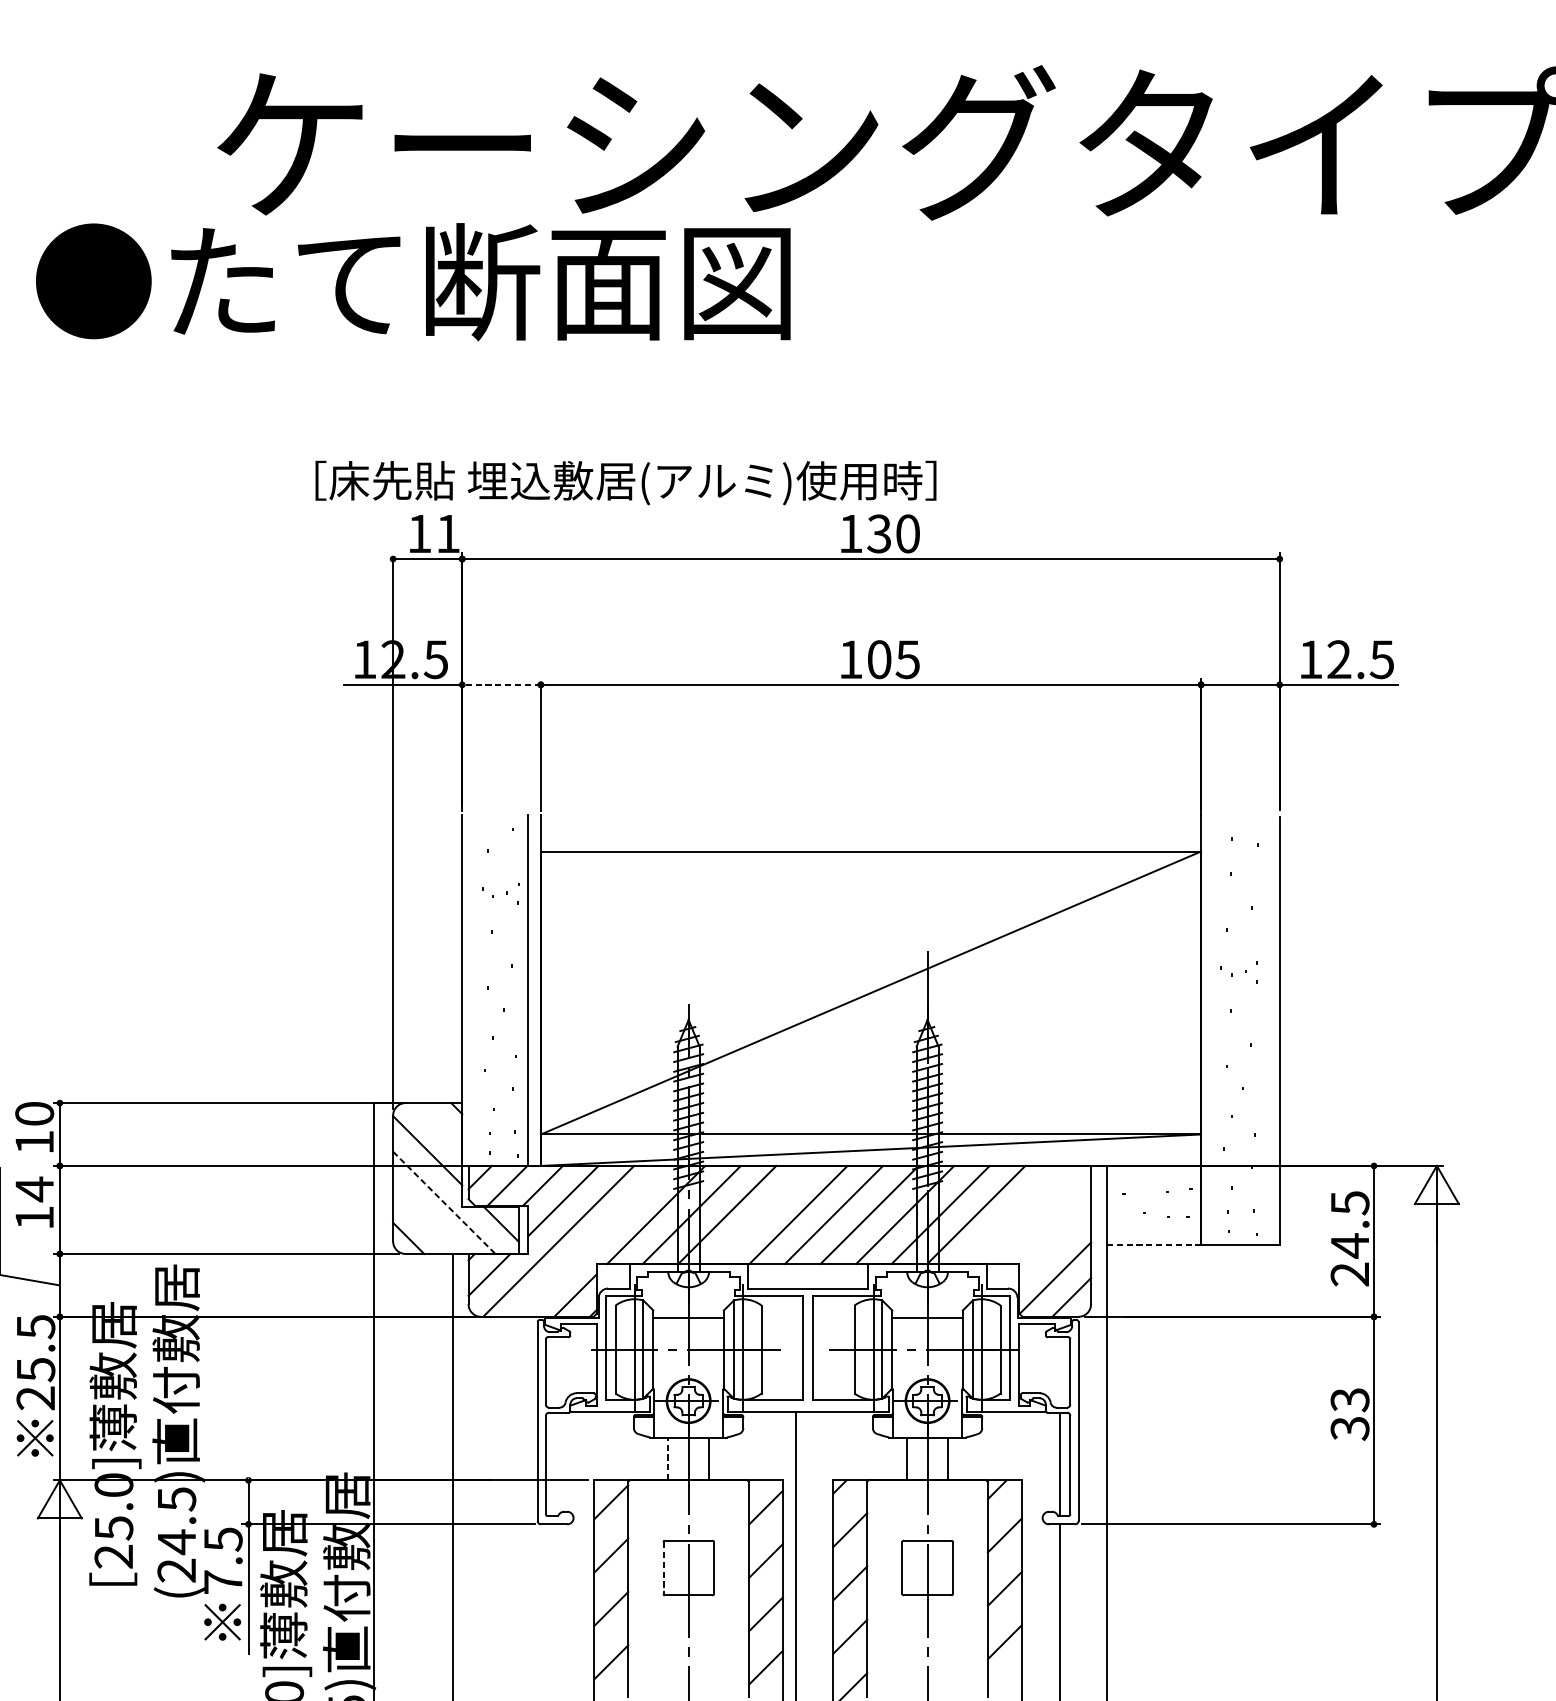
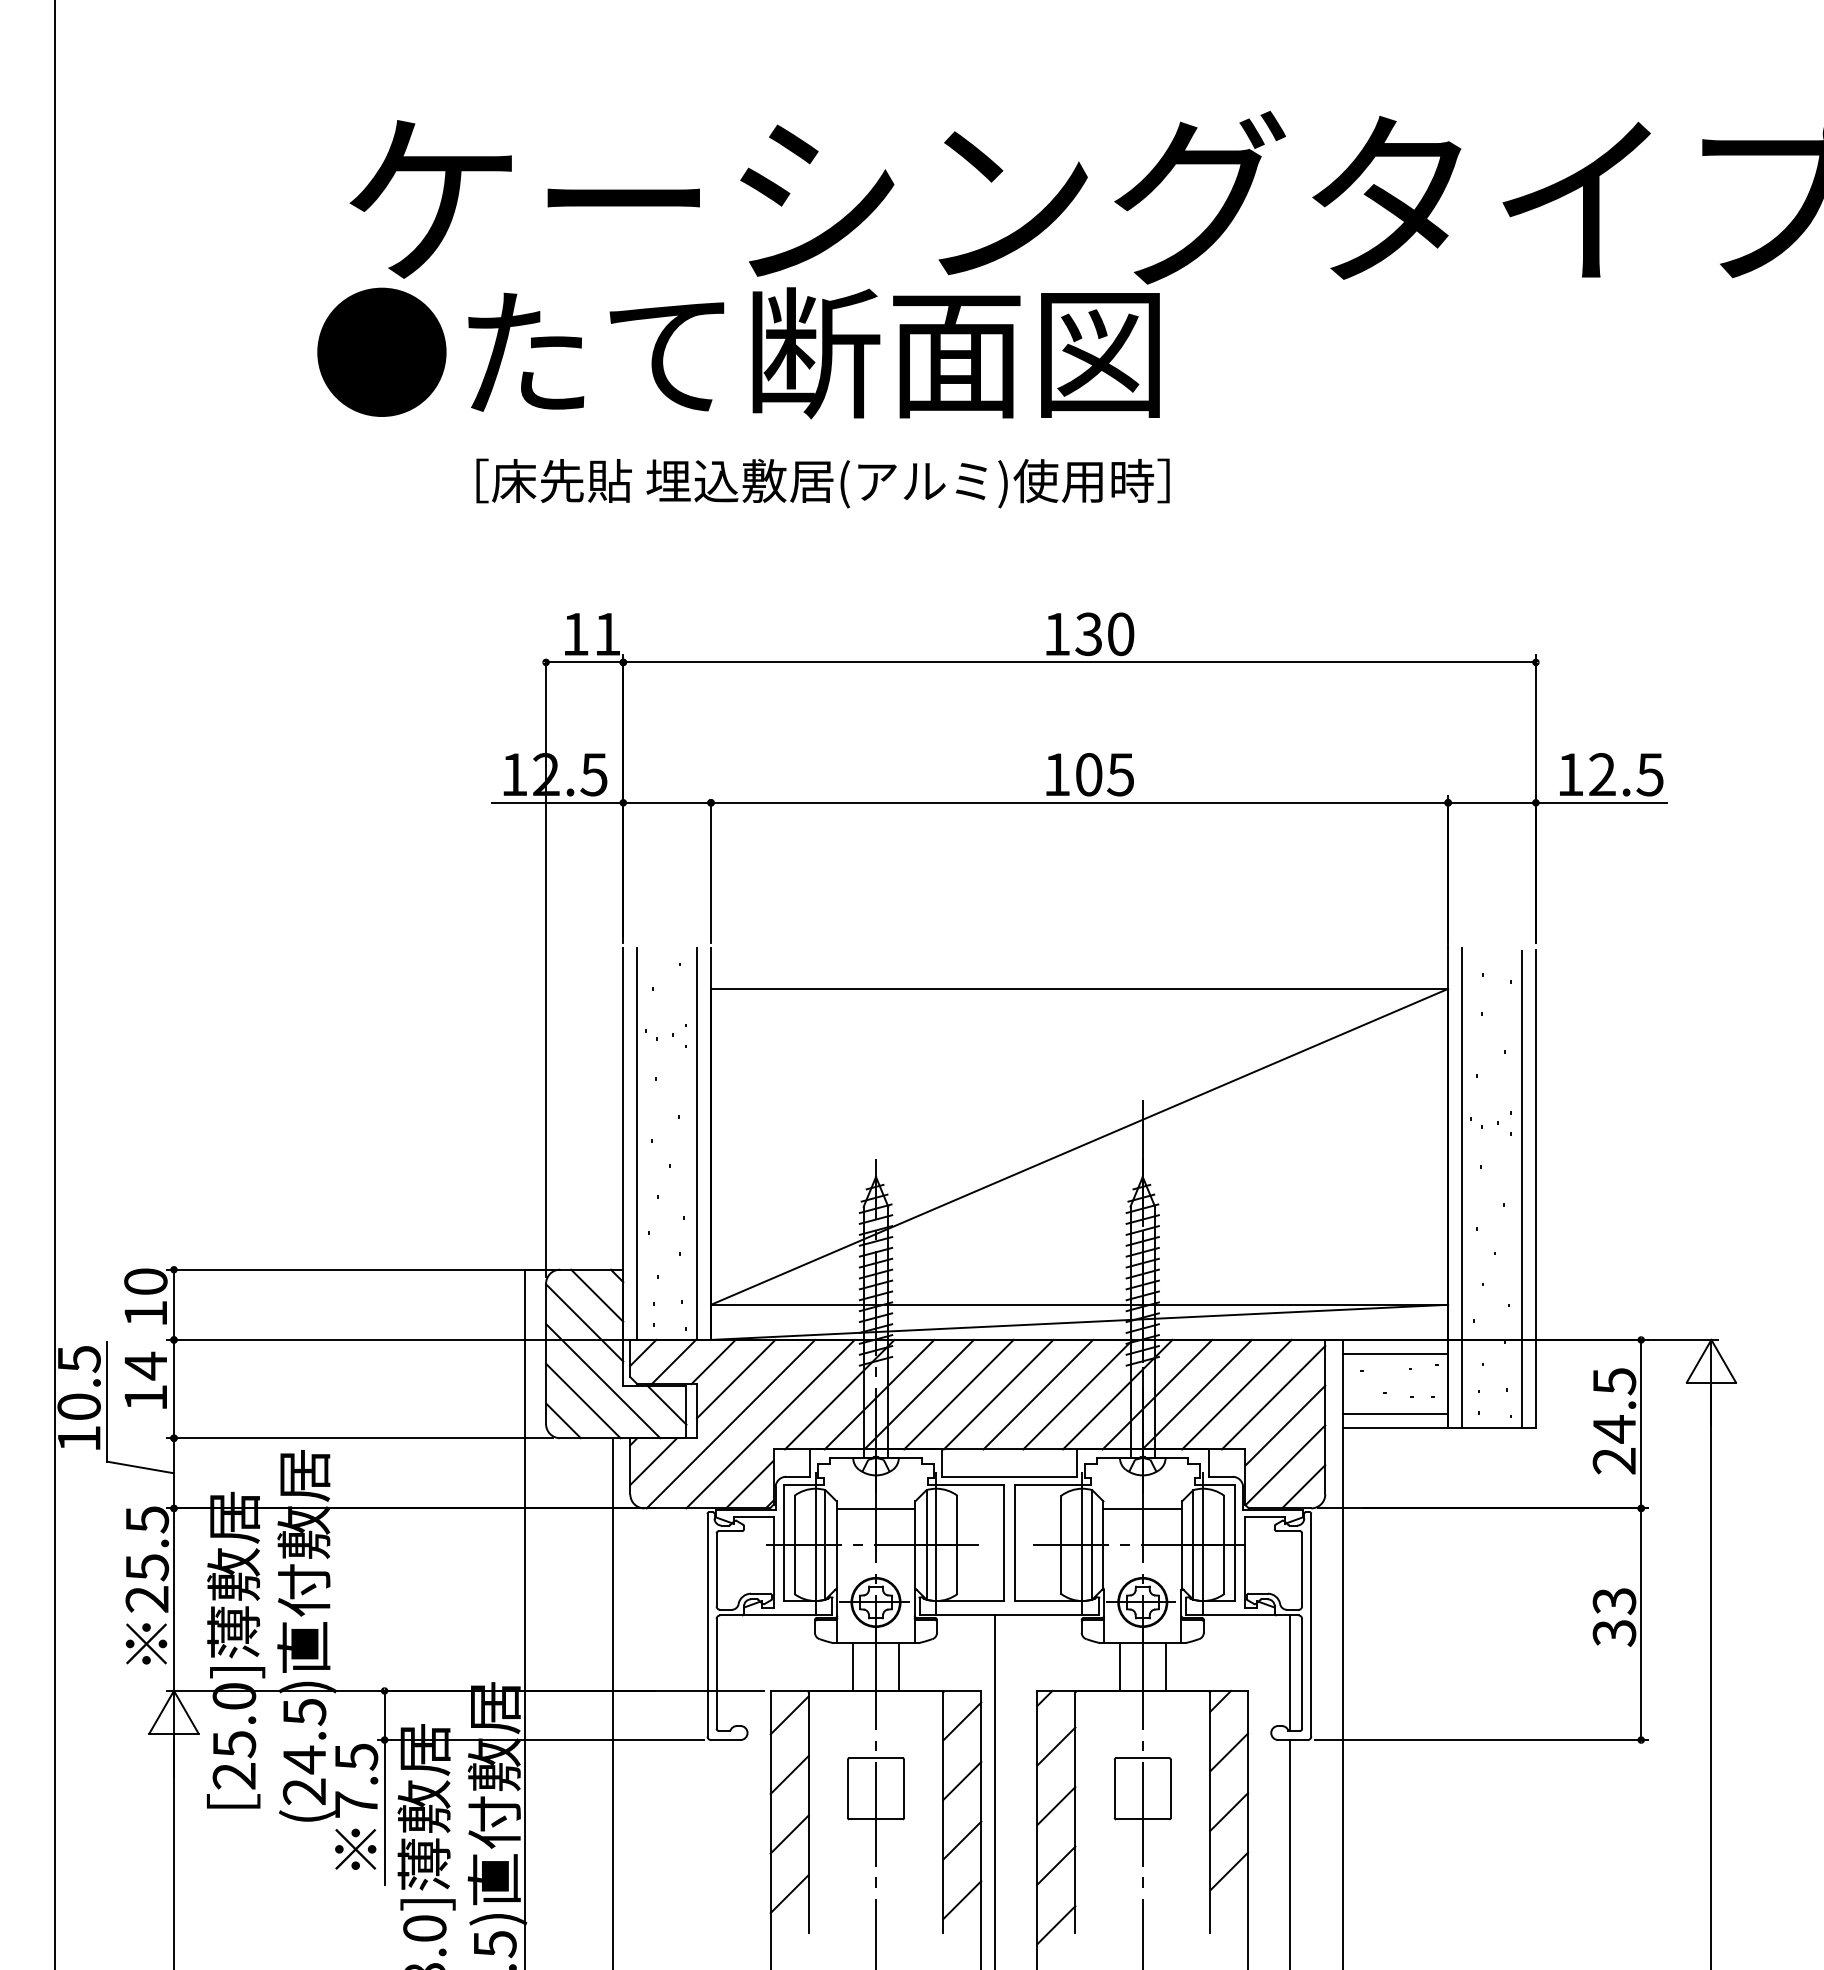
text: (413, 282) -> (738, 353), moved
text: (625, 483) -> (822, 483), moved
line: (501, 684) -> (667, 802), dashed -> solid
line: (475, 990) -> (637, 1143), added
line: (1213, 1029) -> (1462, 1187), added
line: (1266, 1031) -> (1521, 1189), added
line: (439, 1126) -> (597, 1295), added
line: (1153, 1178) -> (1395, 1353), added
line: (444, 1203) -> (603, 1381), dashed -> solid
line: (762, 1214) -> (958, 1394), added
line: (1011, 1214) -> (1236, 1394), added
line: (1044, 1217) -> (1273, 1397), added
line: (426, 1220) -> (583, 1400), added
line: (1153, 1231) -> (1395, 1413), added
line: (594, 1240) -> (770, 1423), added
line: (1055, 1242) -> (1285, 1425), added
line: (1153, 1244) -> (1395, 1427), dashed -> solid
line: (668, 1459) -> (853, 1667), dashed -> solid
line: (663, 1568) -> (847, 1789), dashed -> solid

